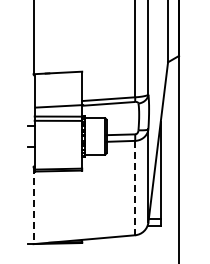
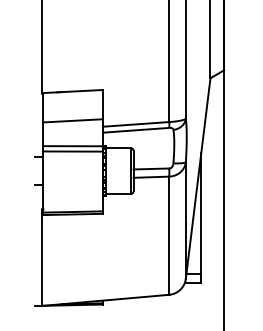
line: (59, 106) -> (73, 121), moved
line: (135, 188) -> (169, 236), dashed -> solid
line: (33, 206) -> (41, 258), dashed -> solid

